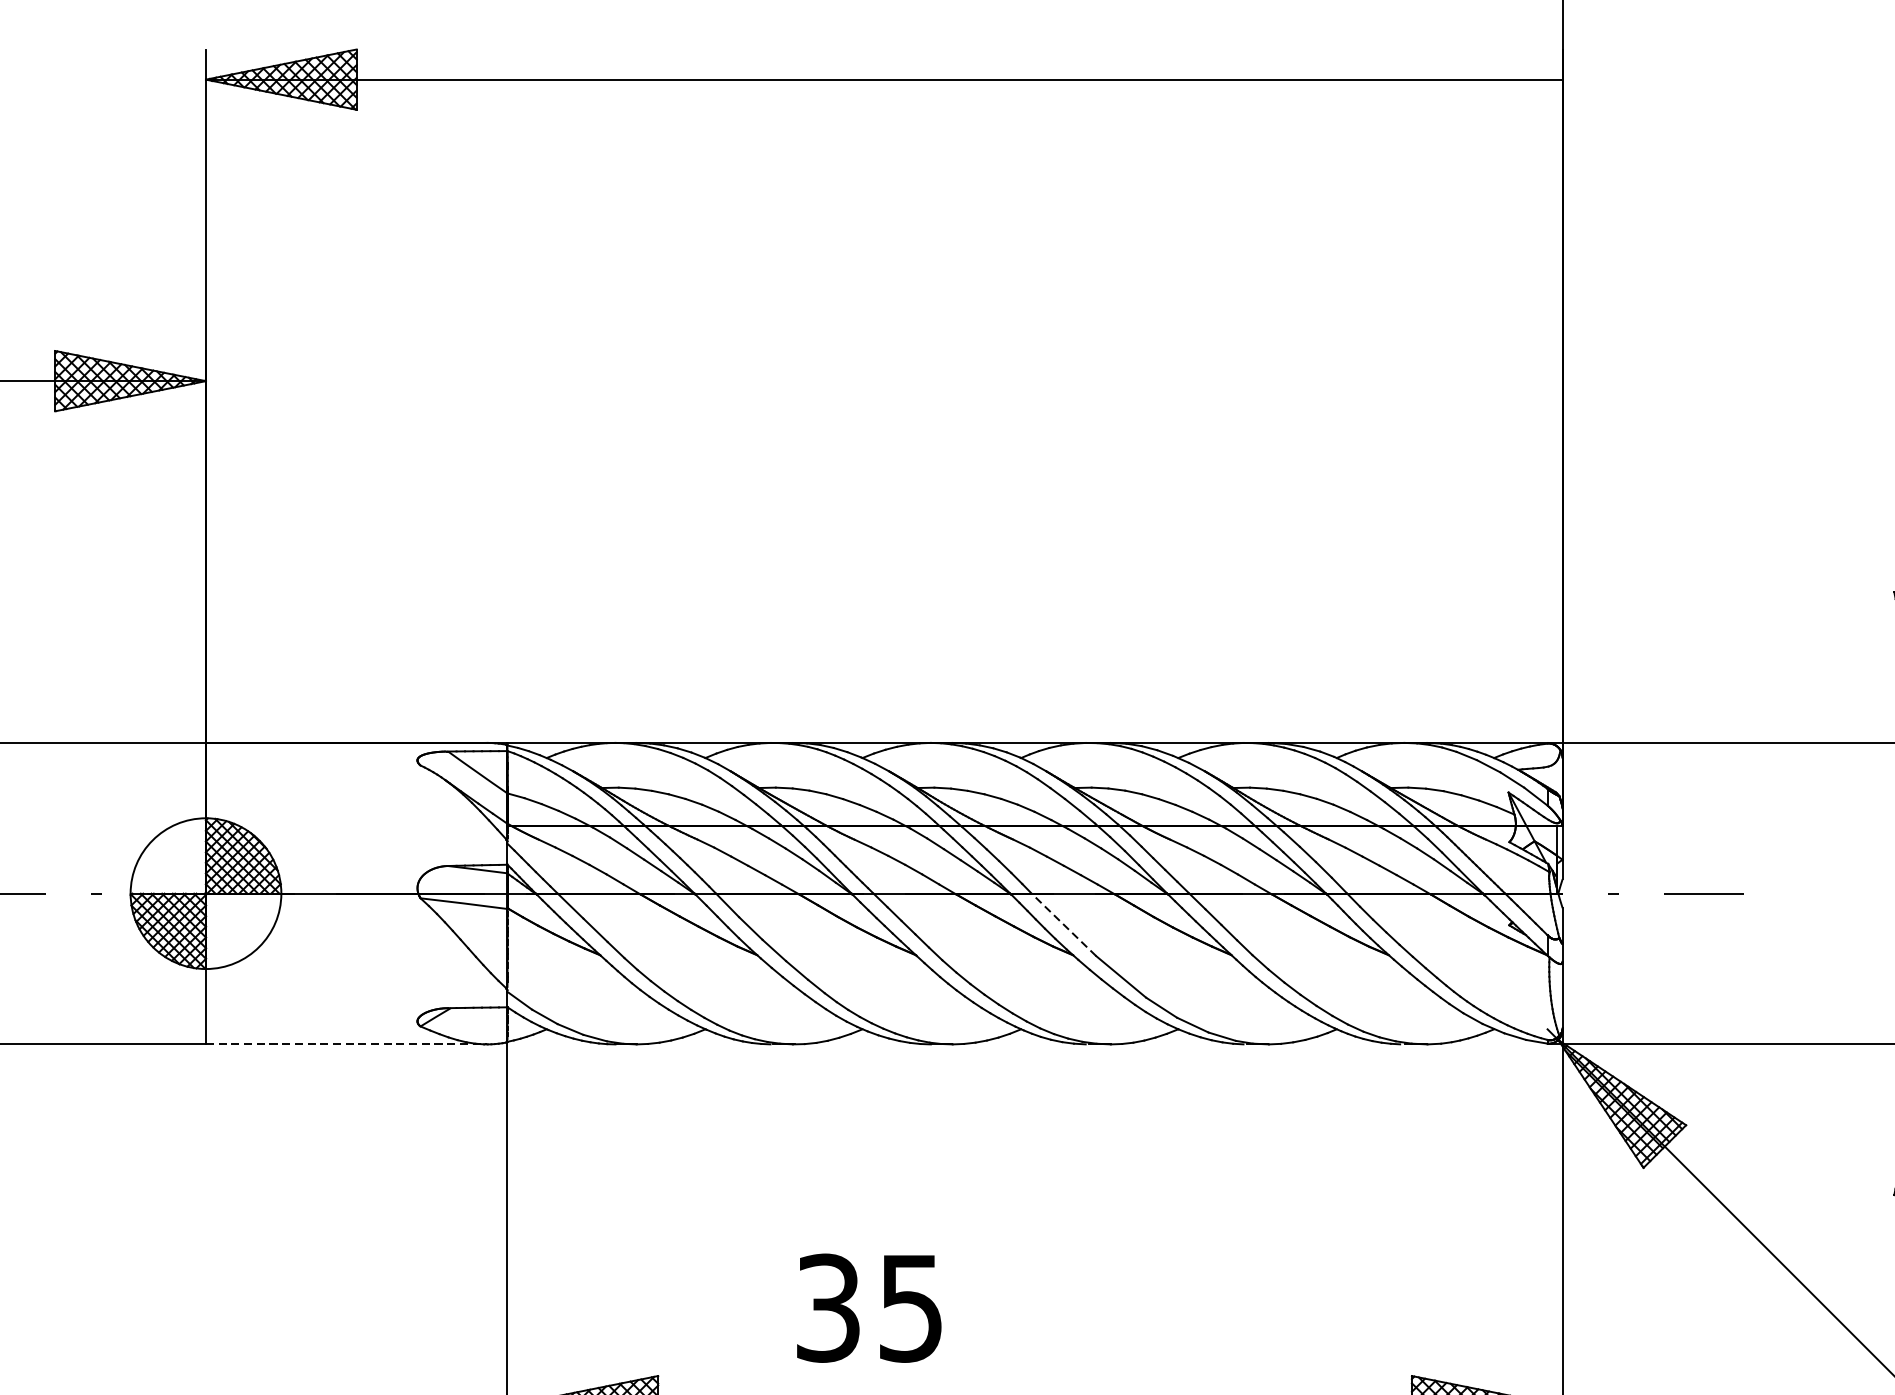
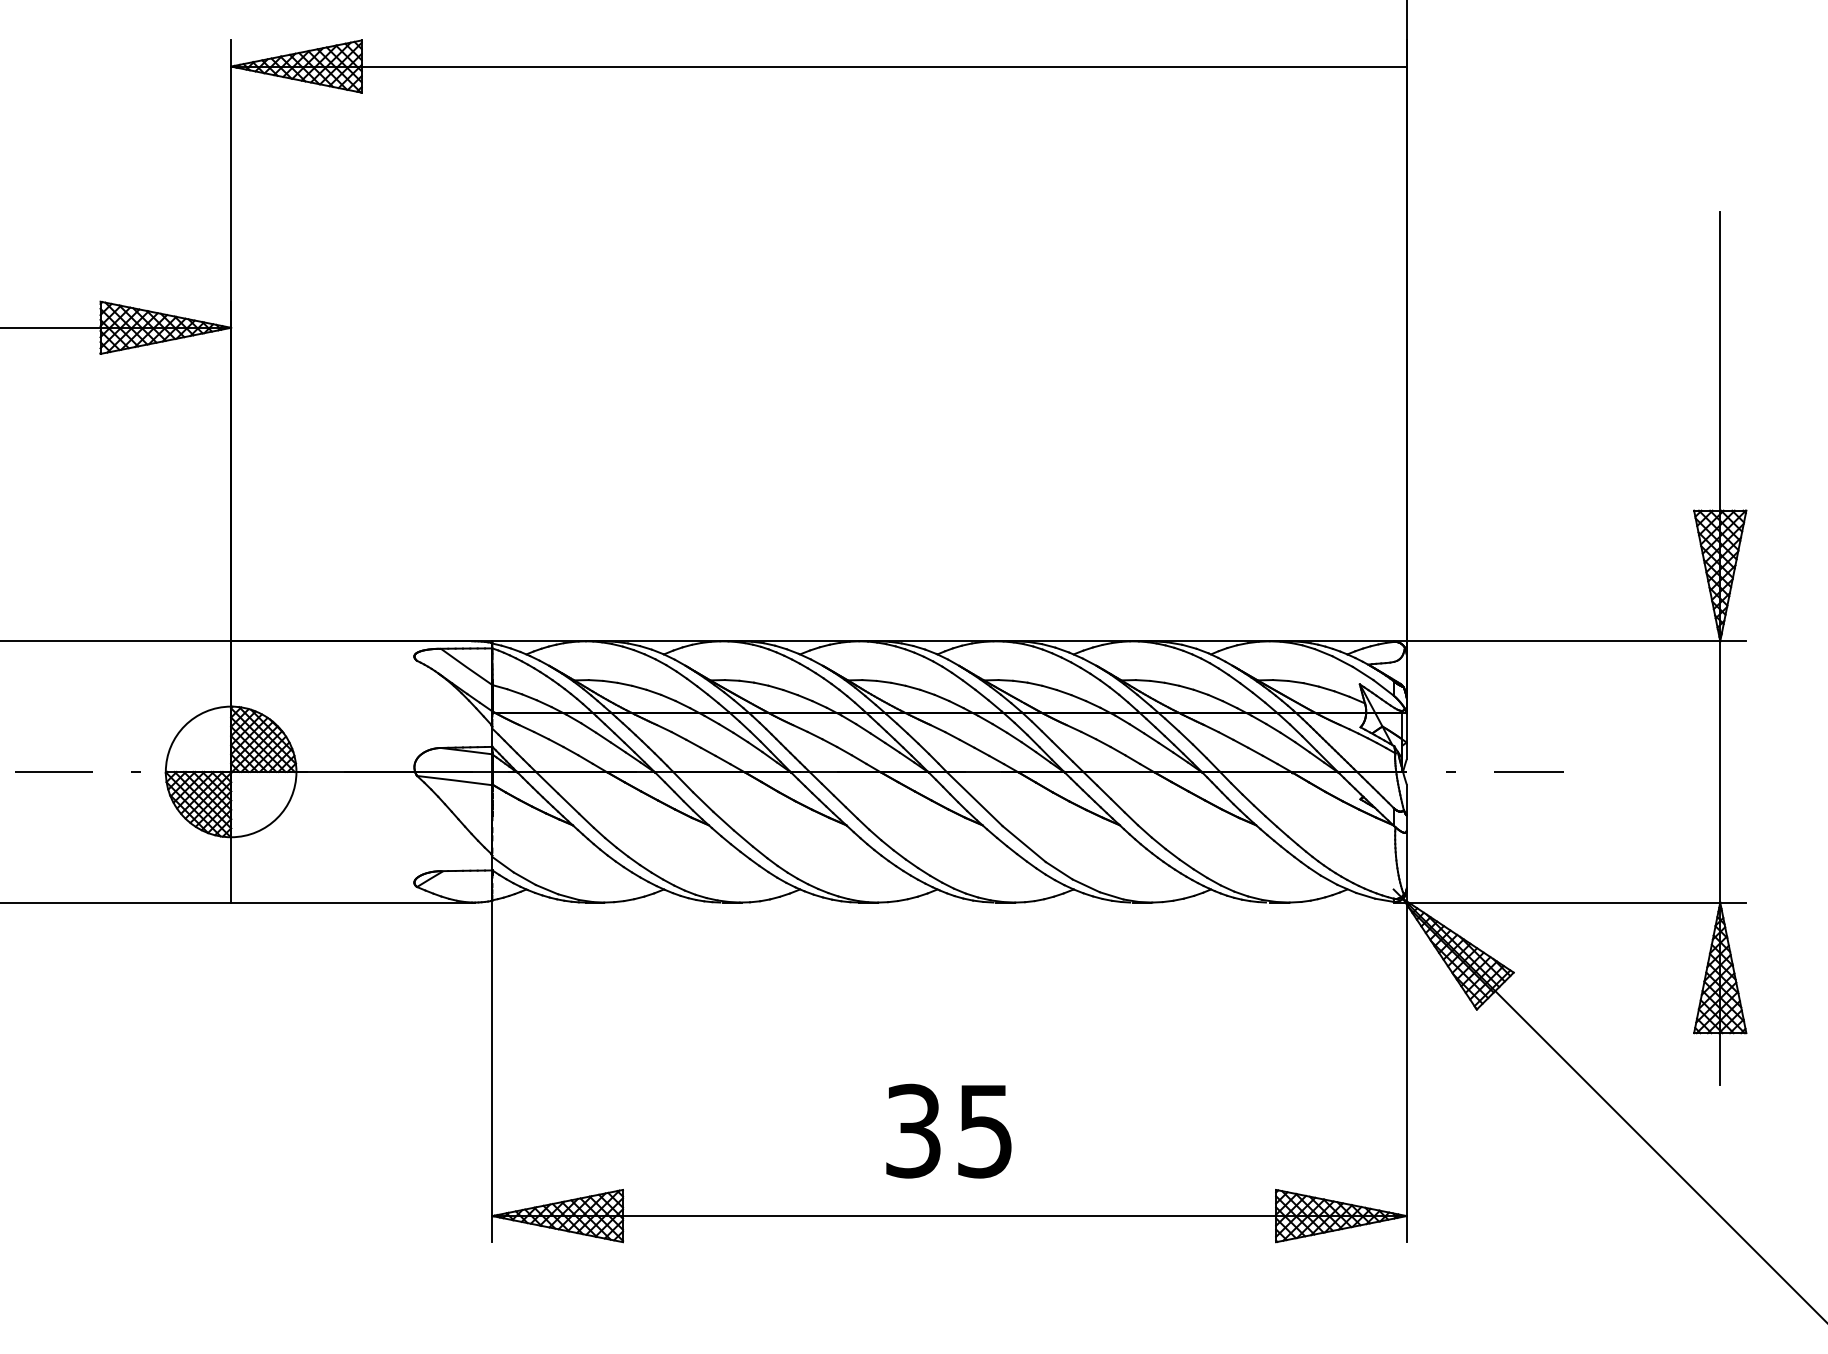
line: (1063, 925) -> (974, 799), dashed -> solid
line: (346, 1044) -> (352, 902), dashed -> solid
text: (868, 1307) -> (948, 1130), moved

